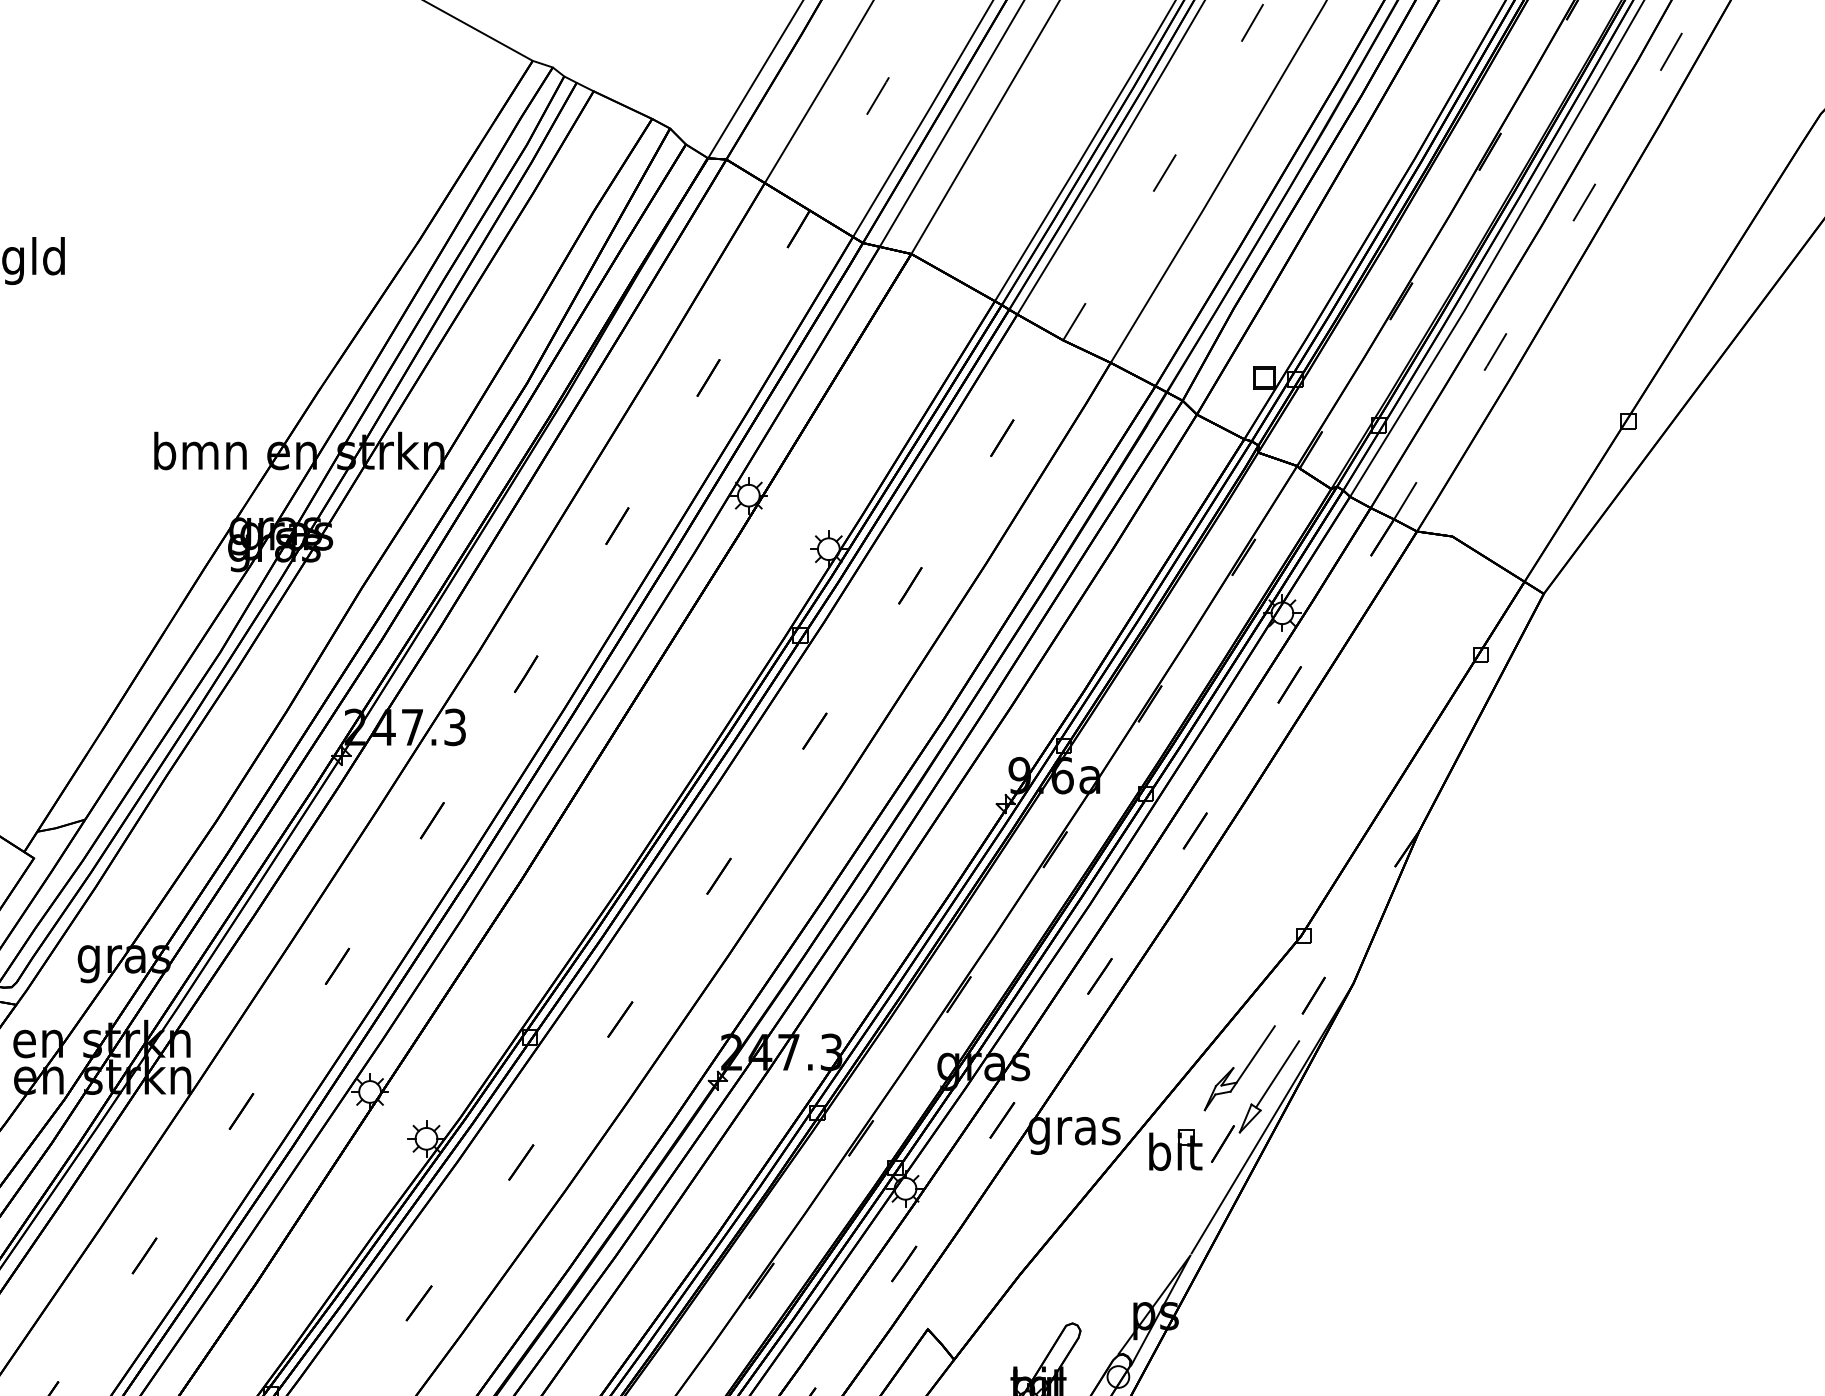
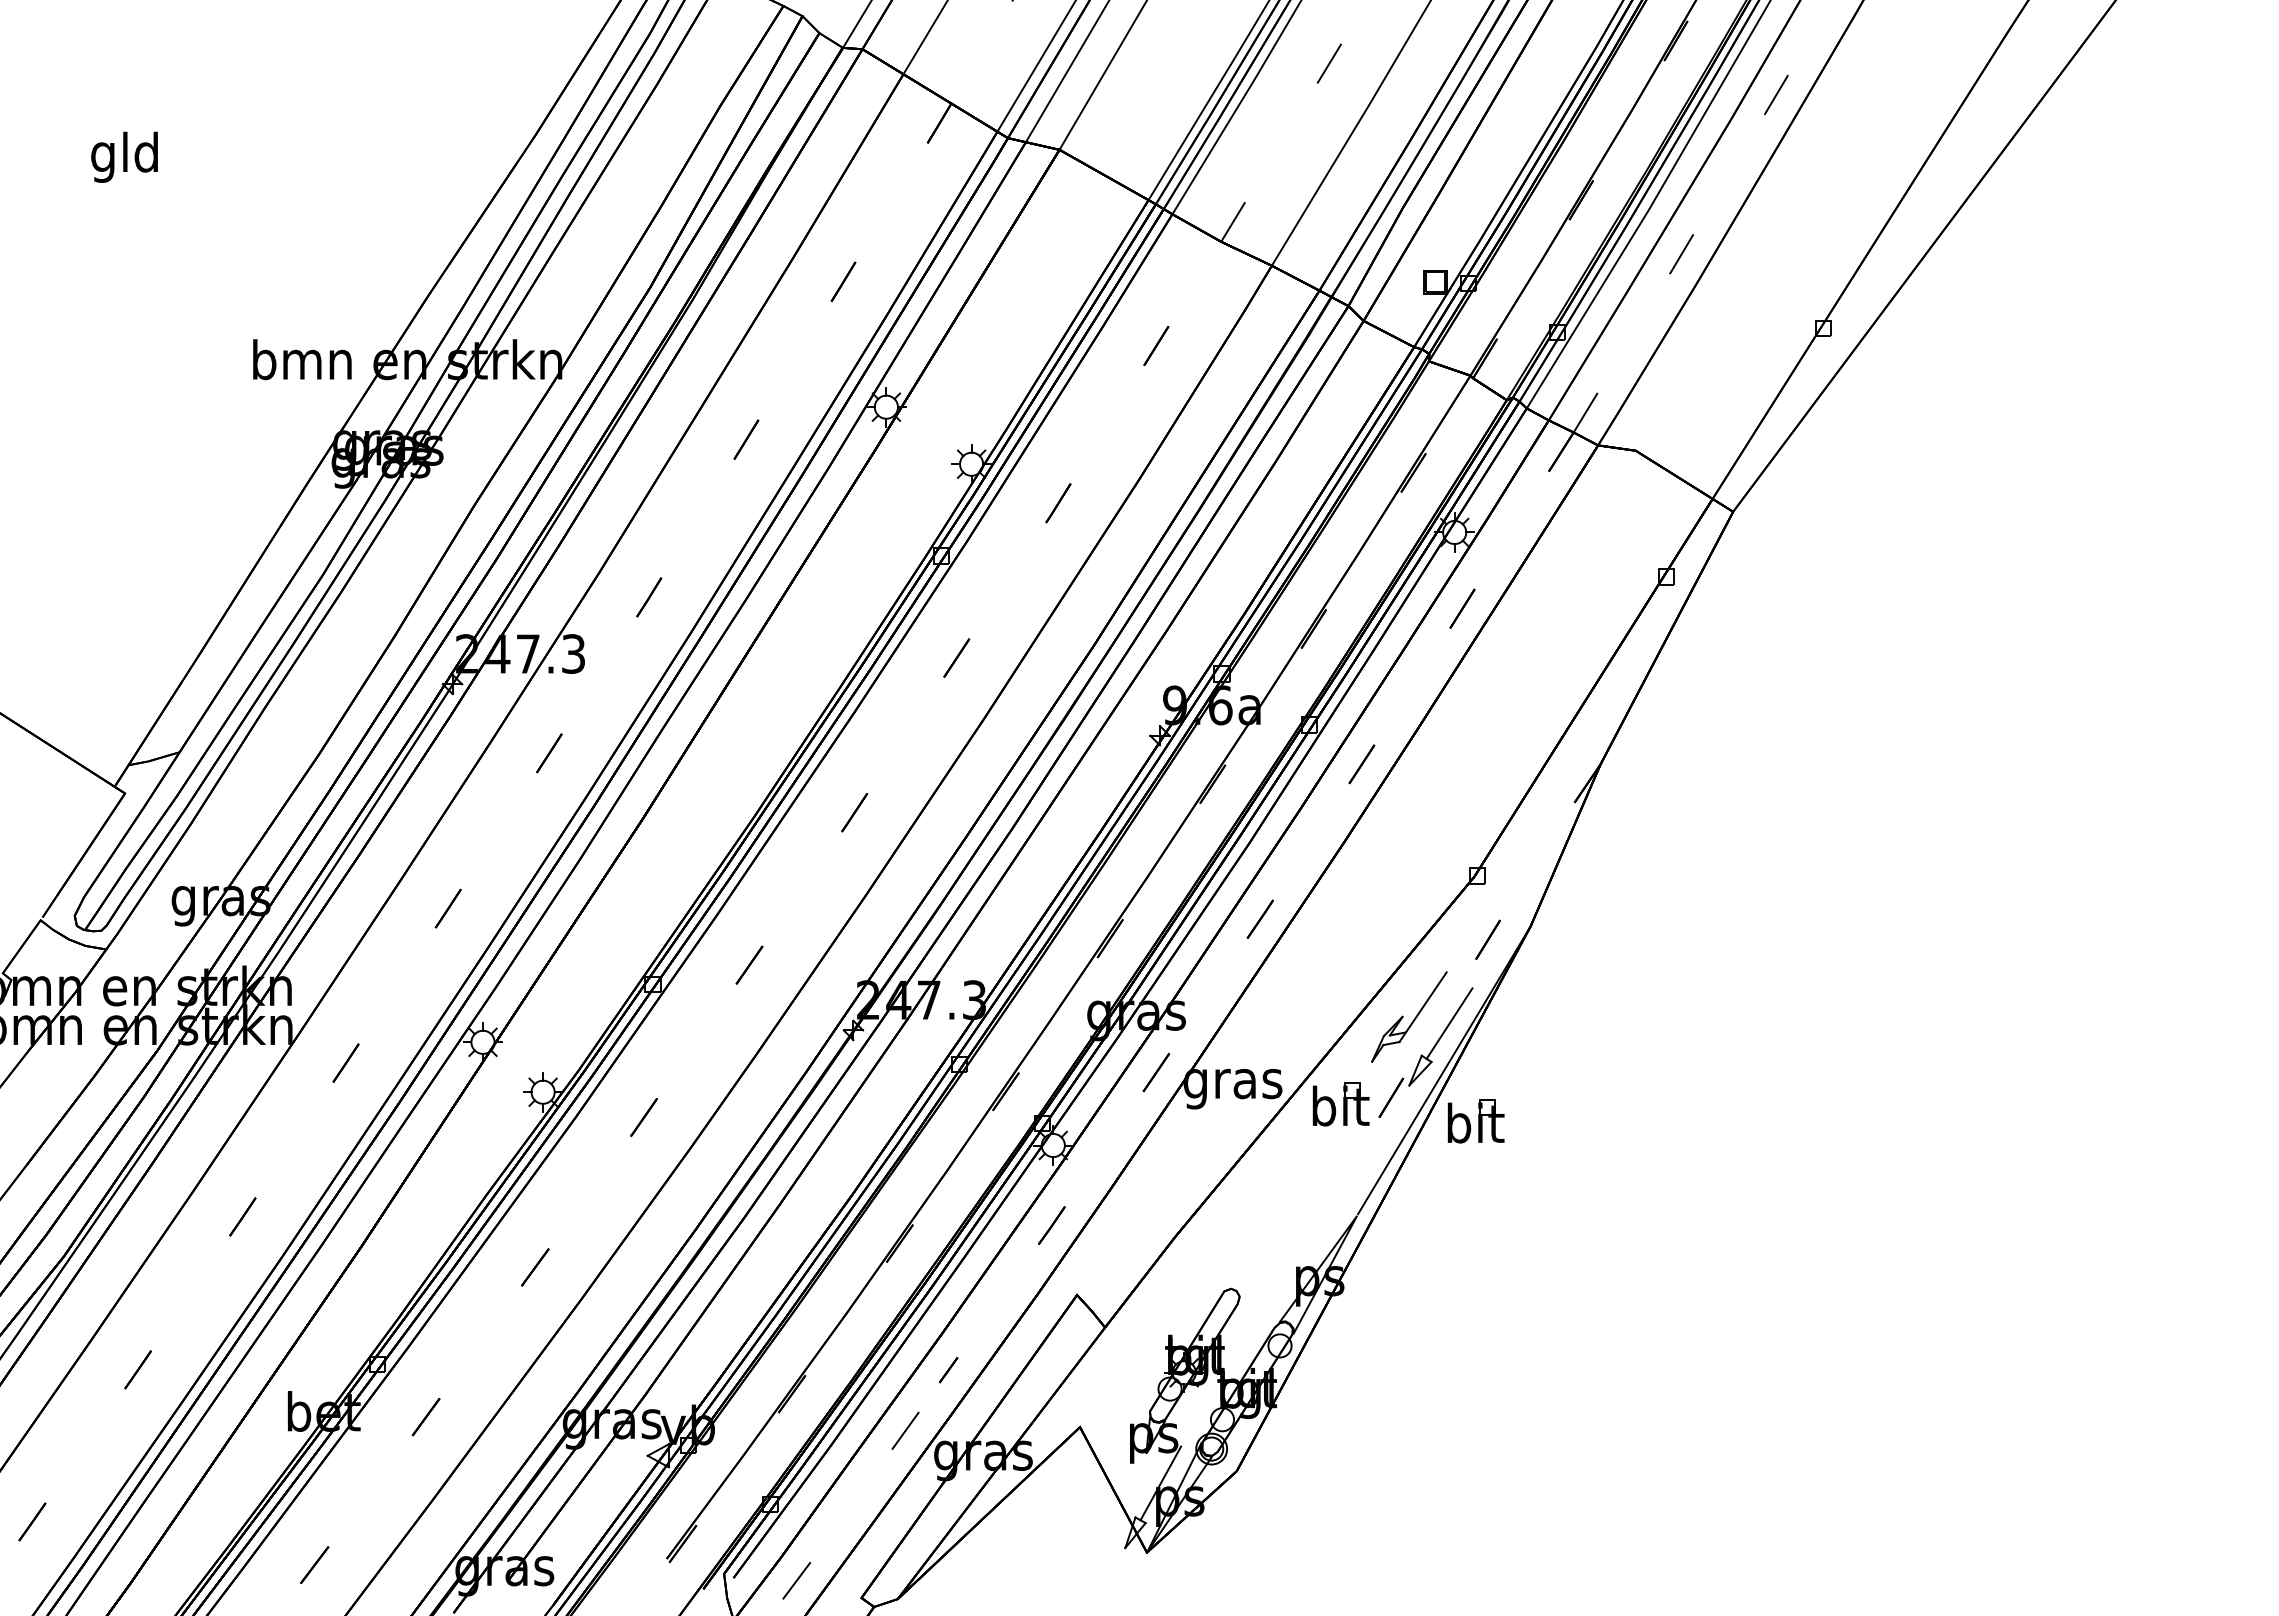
part: (1301, 1166) -> (1475, 1121), added

